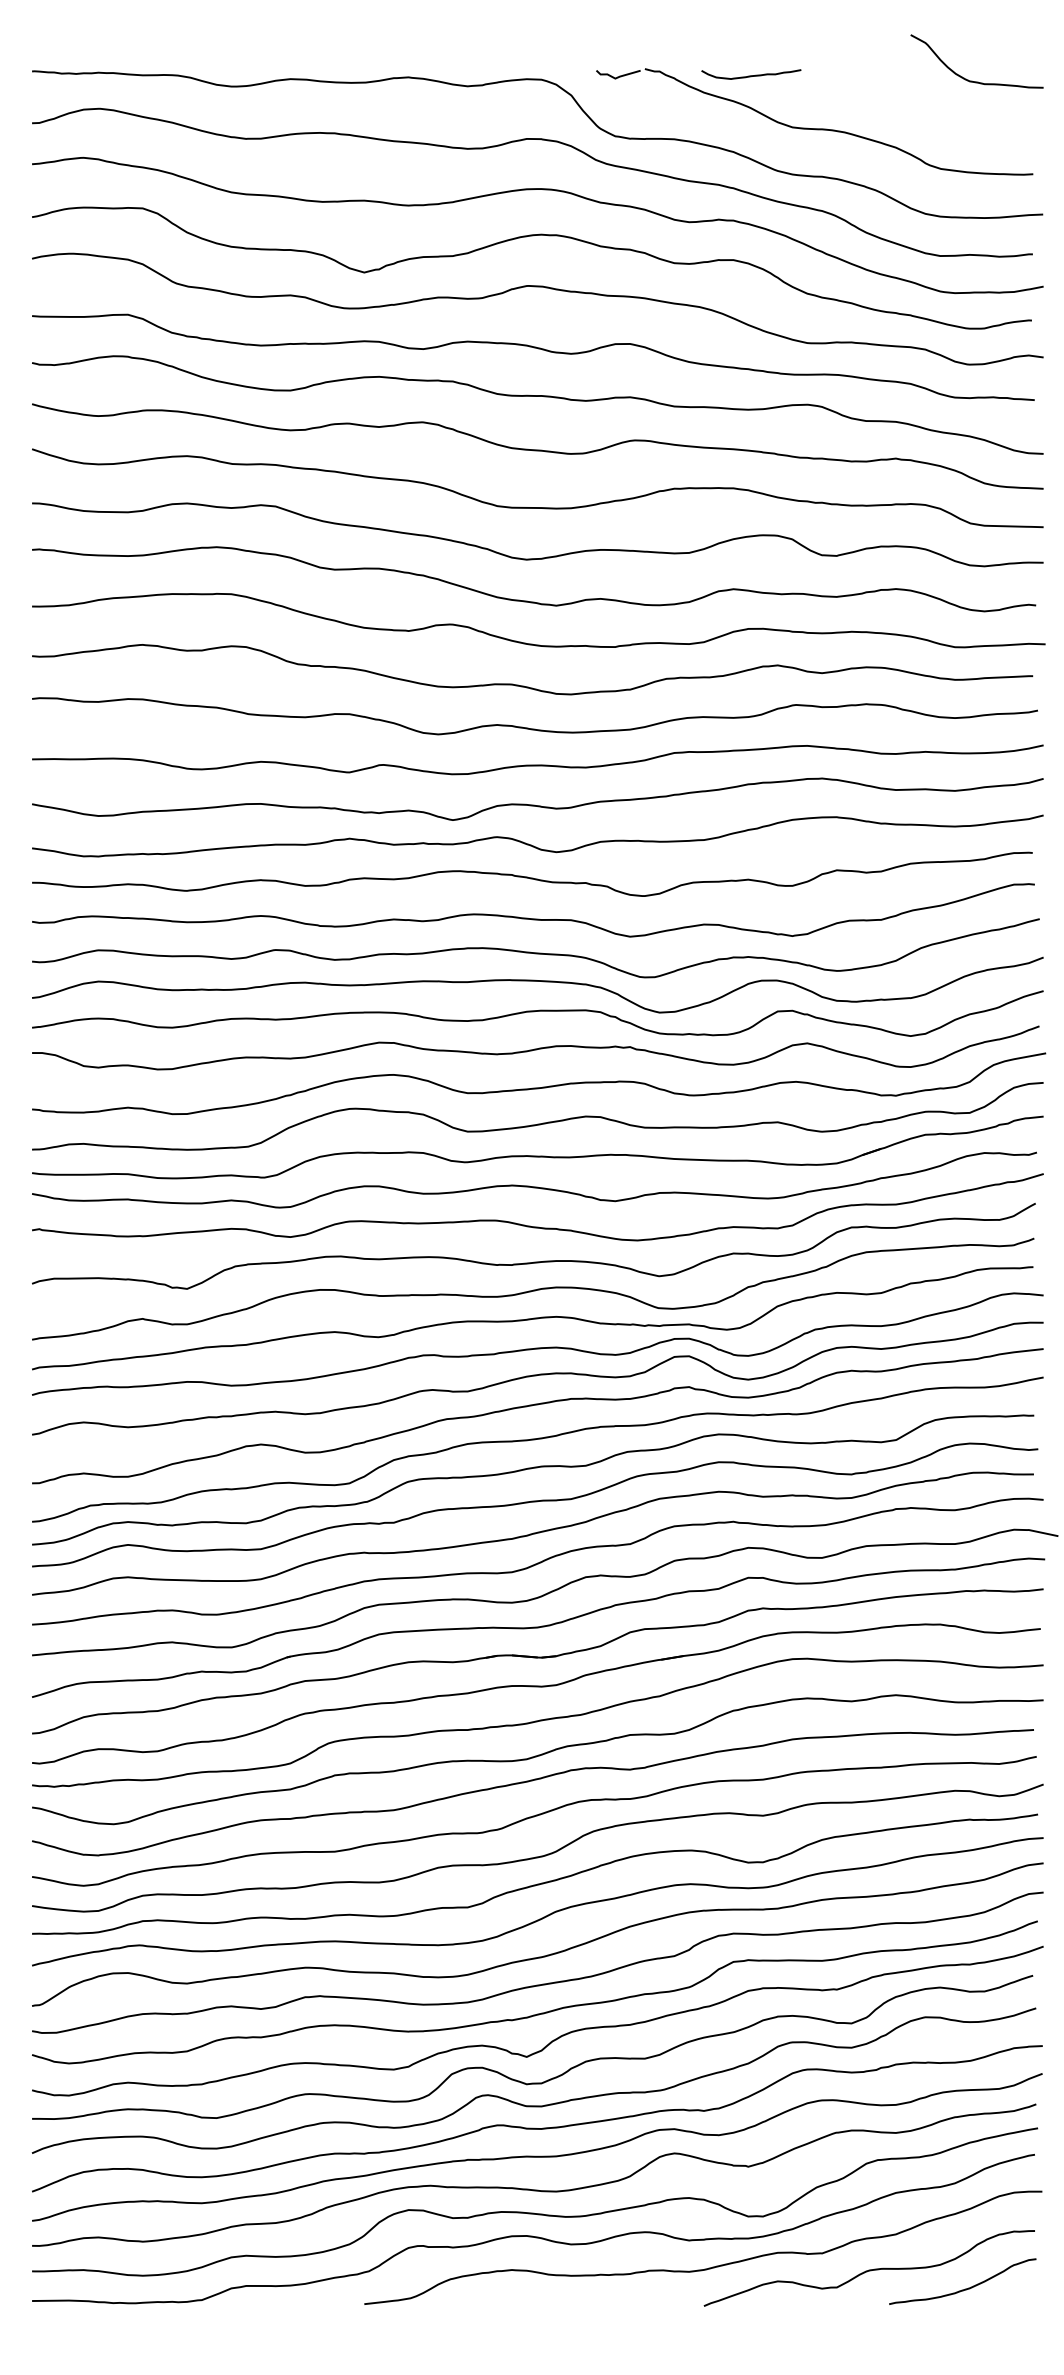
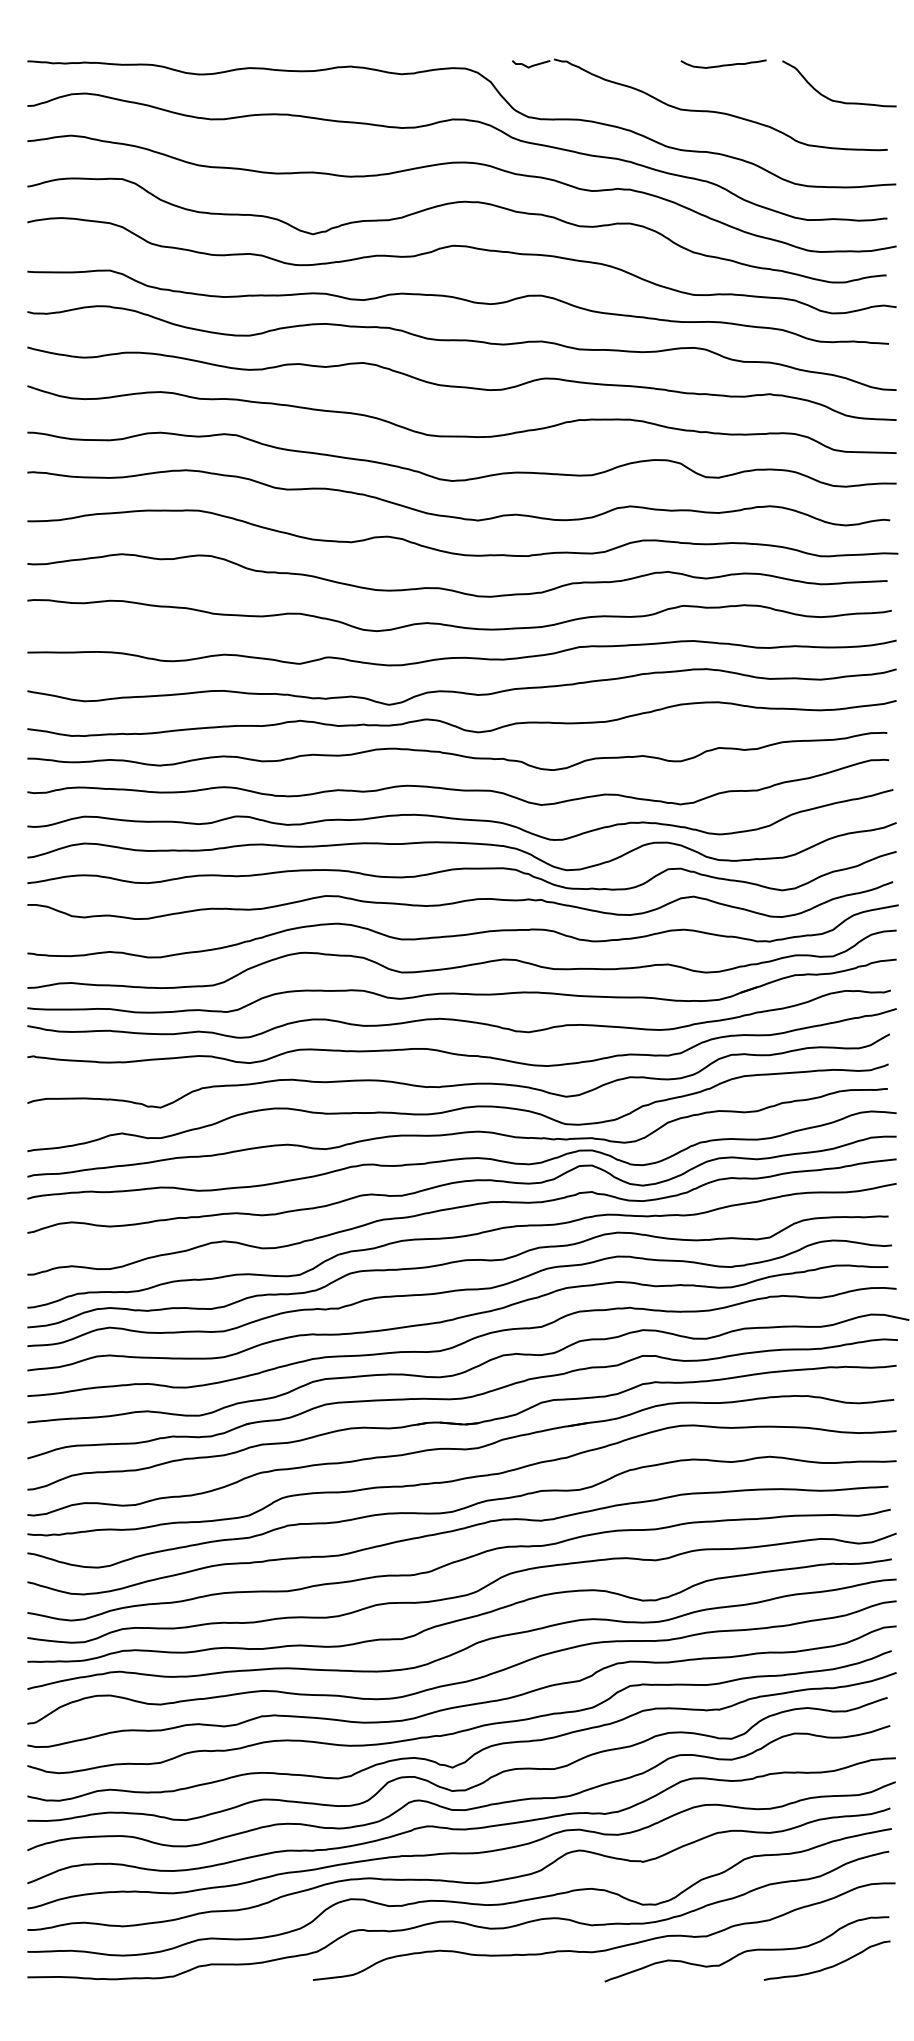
curve: (751, 75) -> (723, 64), moved
curve: (972, 80) -> (835, 100), moved

